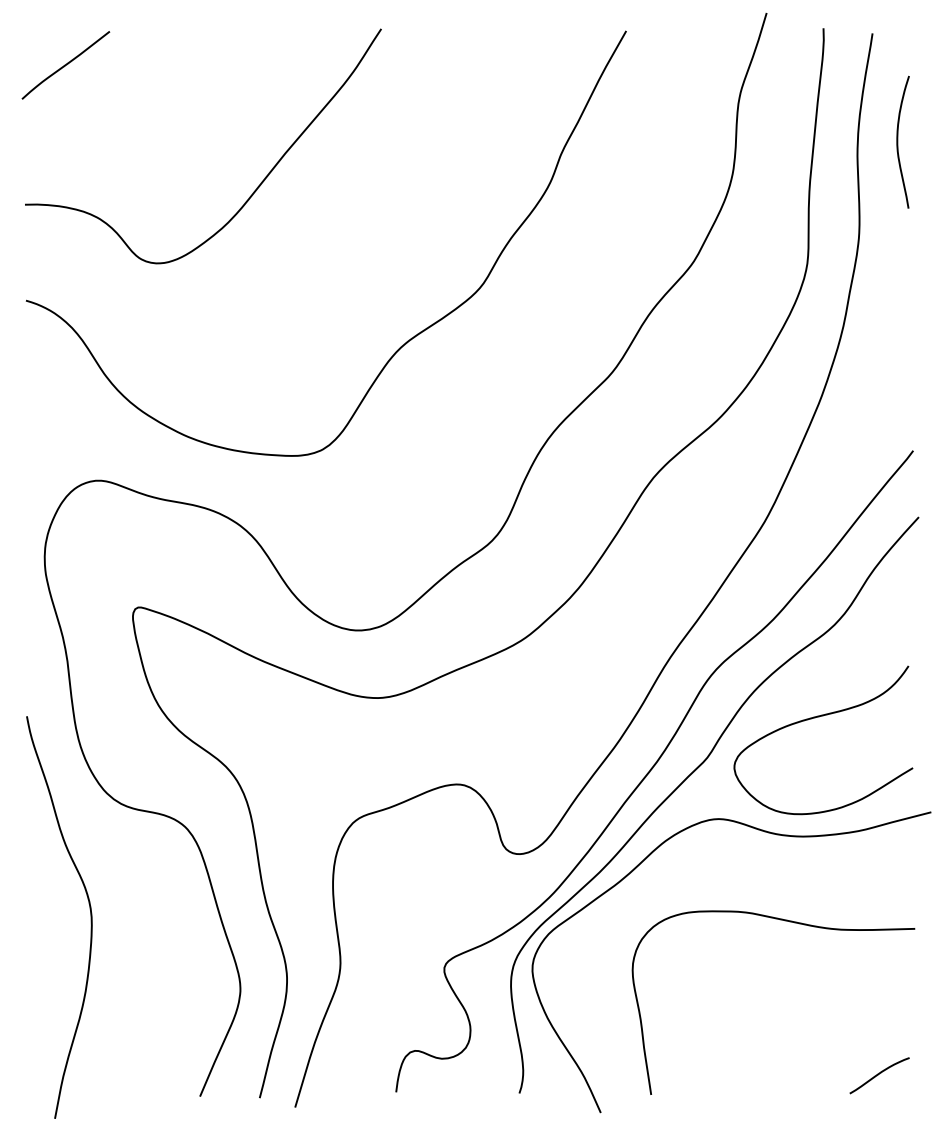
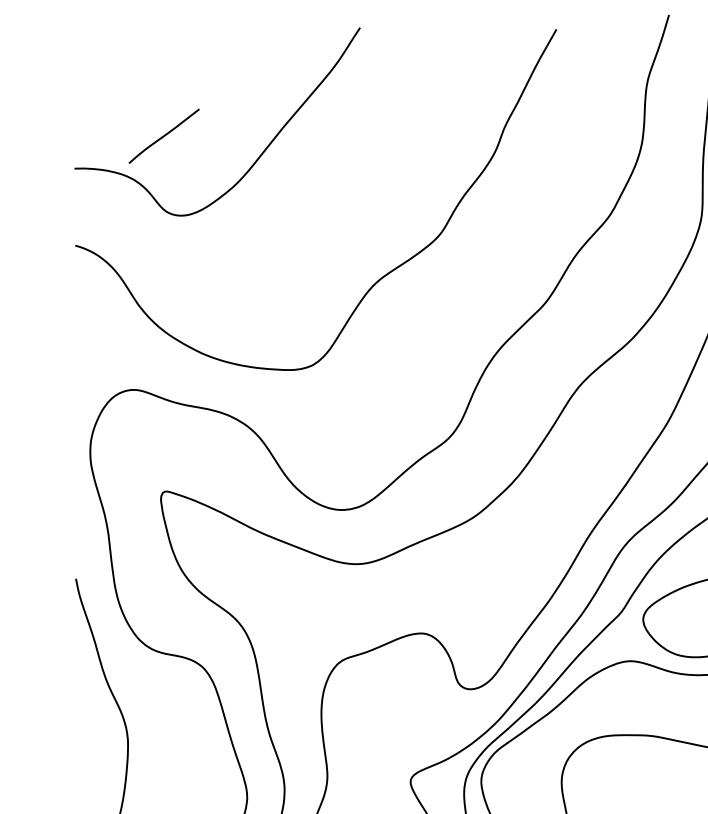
curve: (65, 65) -> (163, 136), moved

